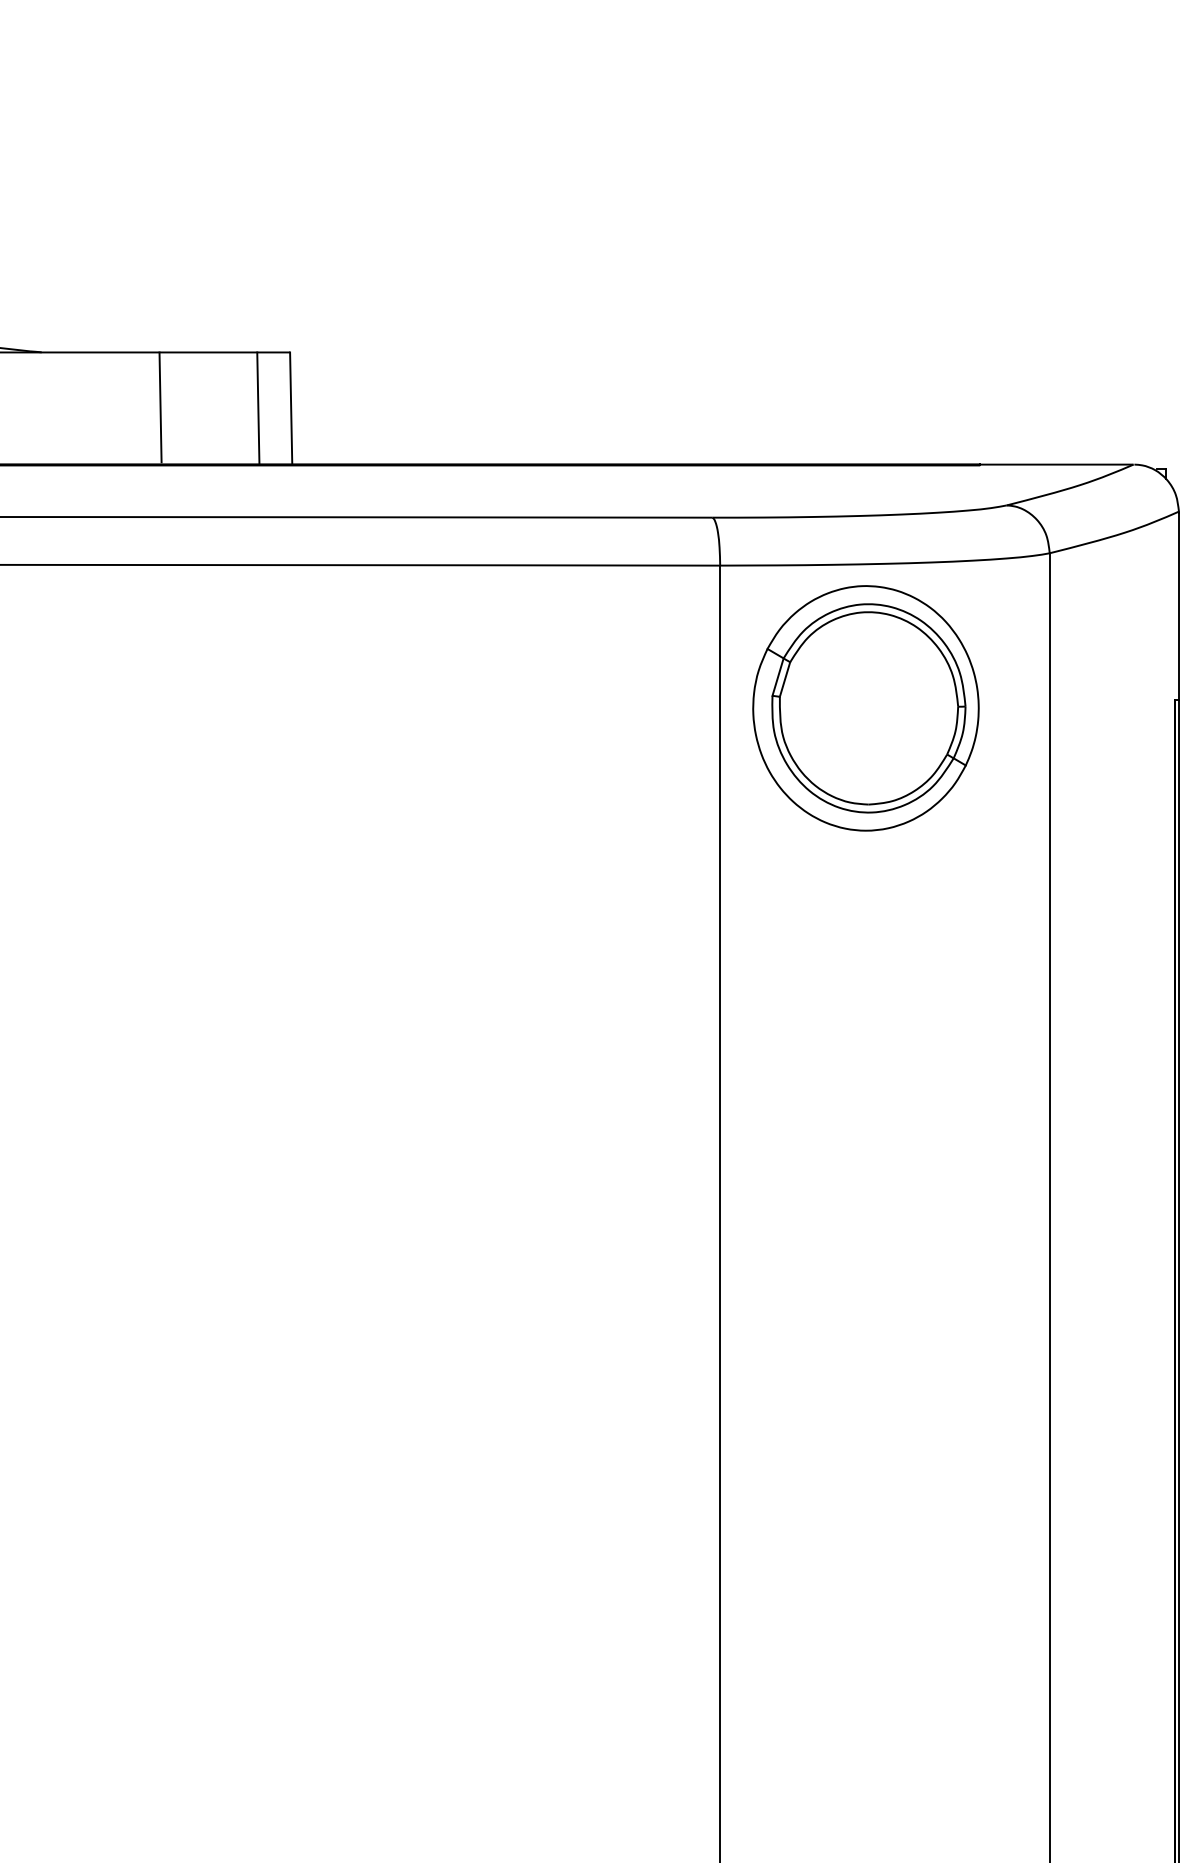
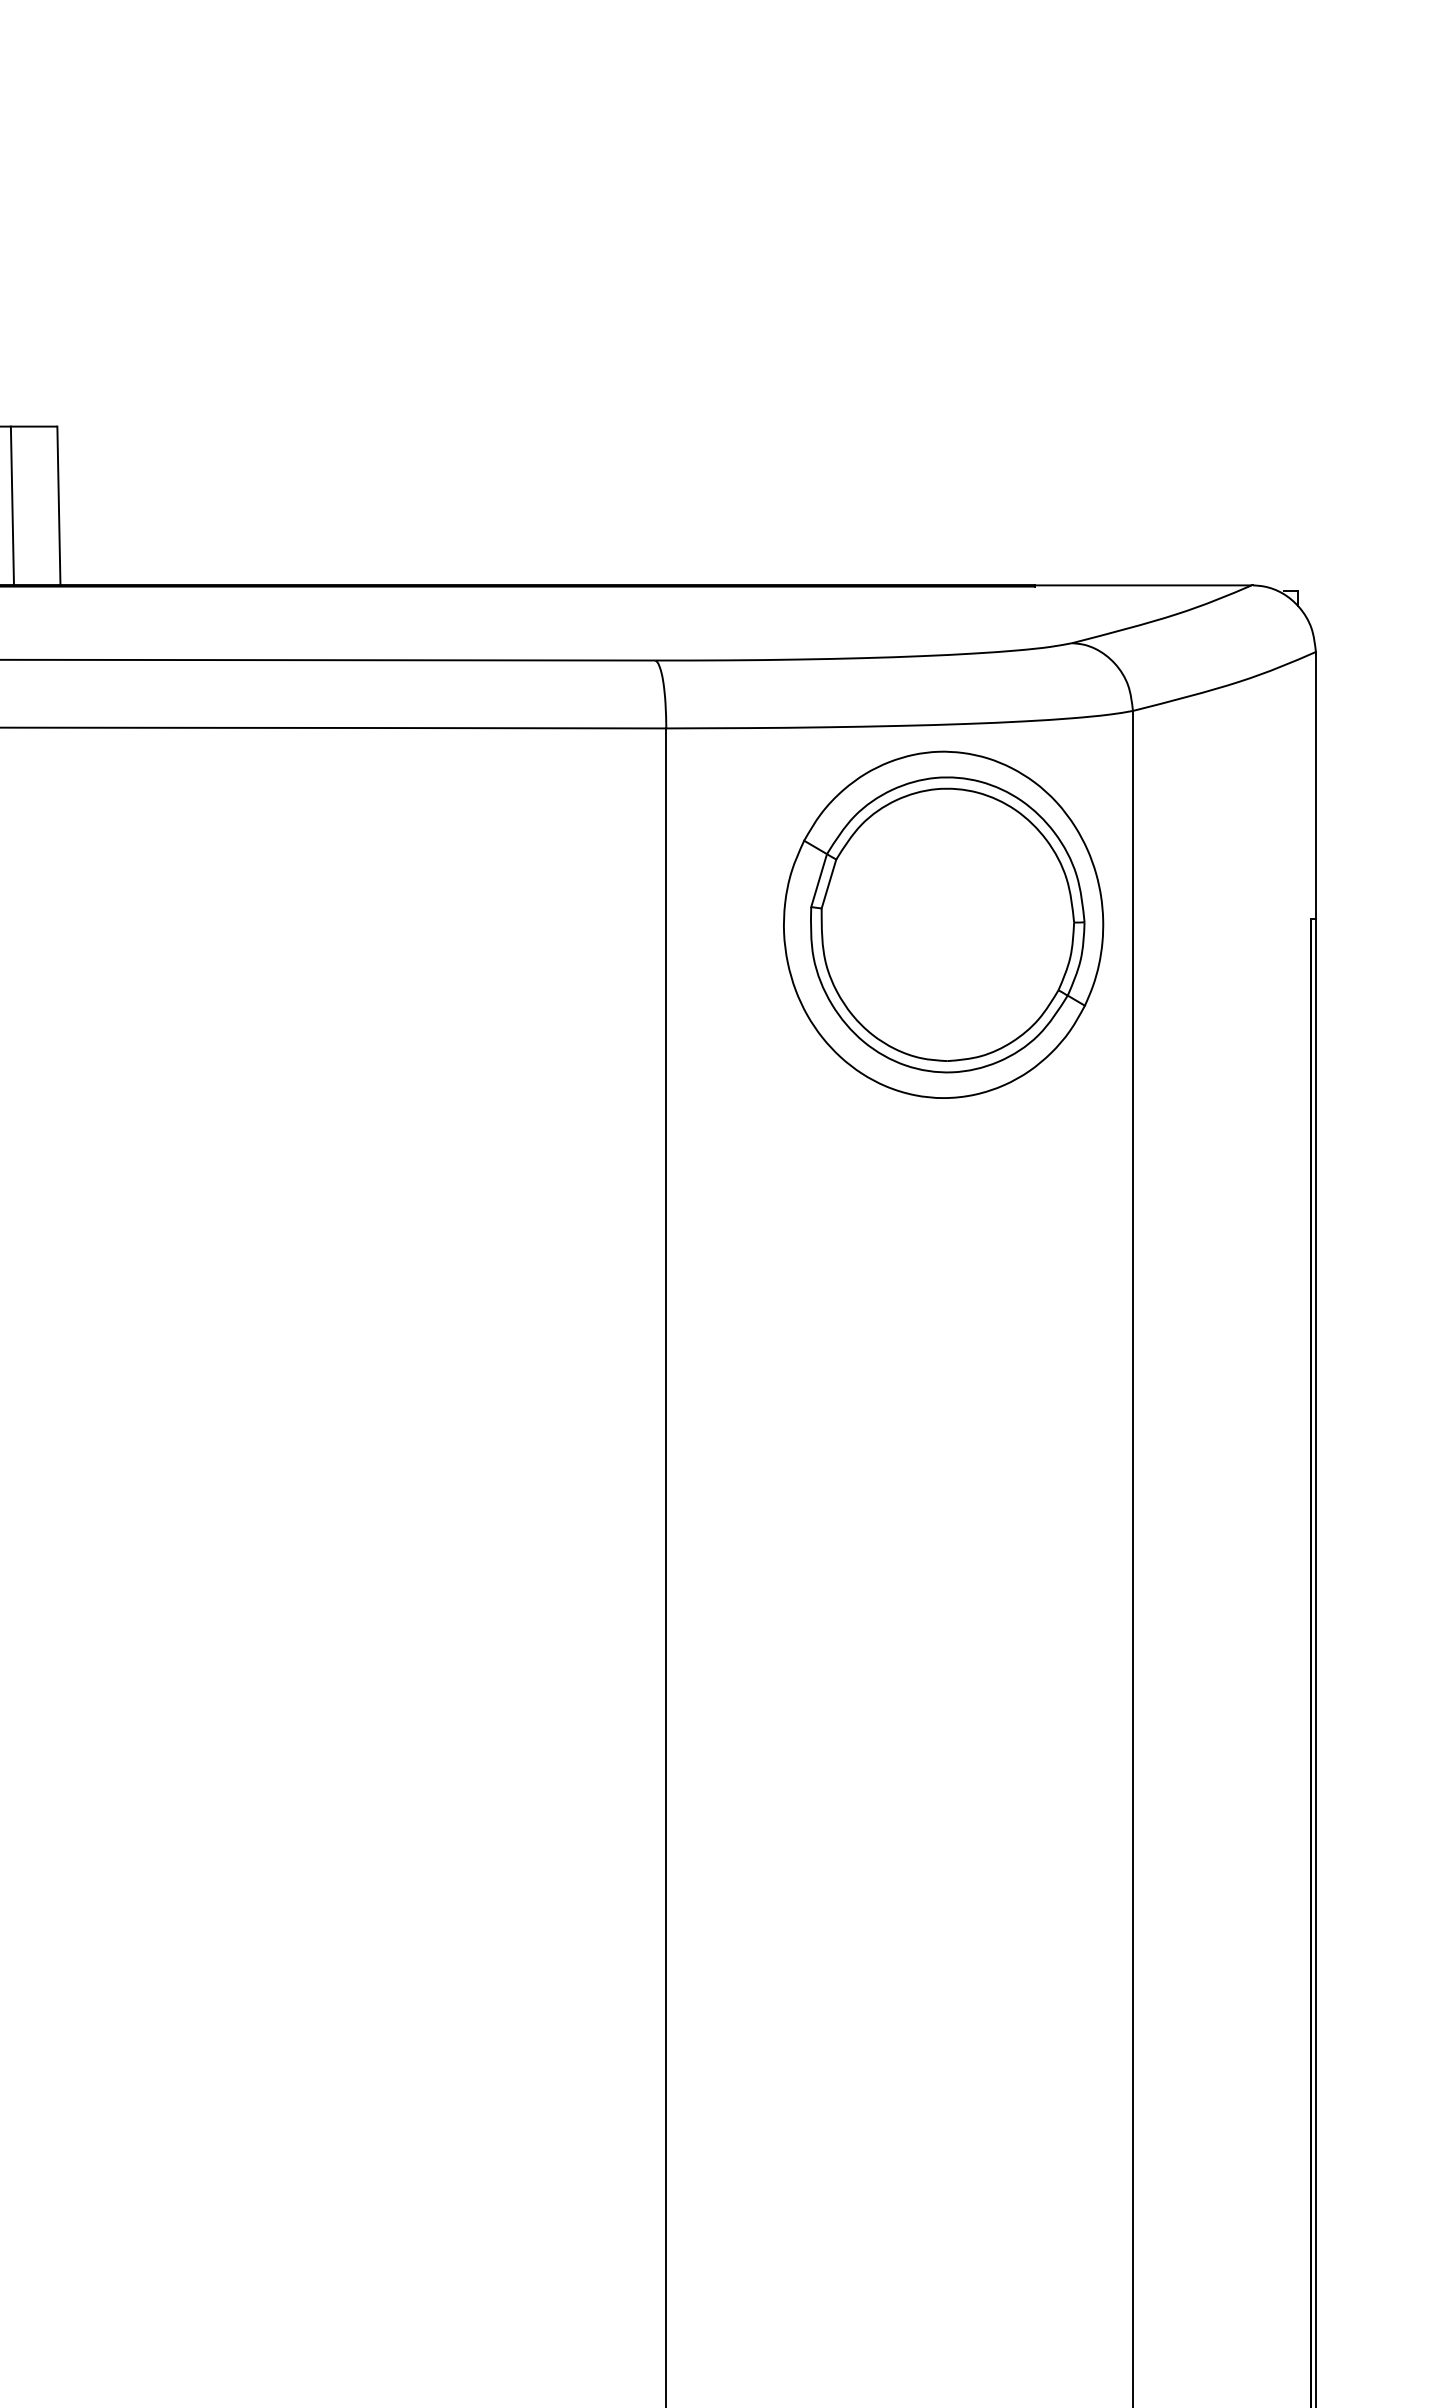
part: (865, 708) -> (942, 925), moved

